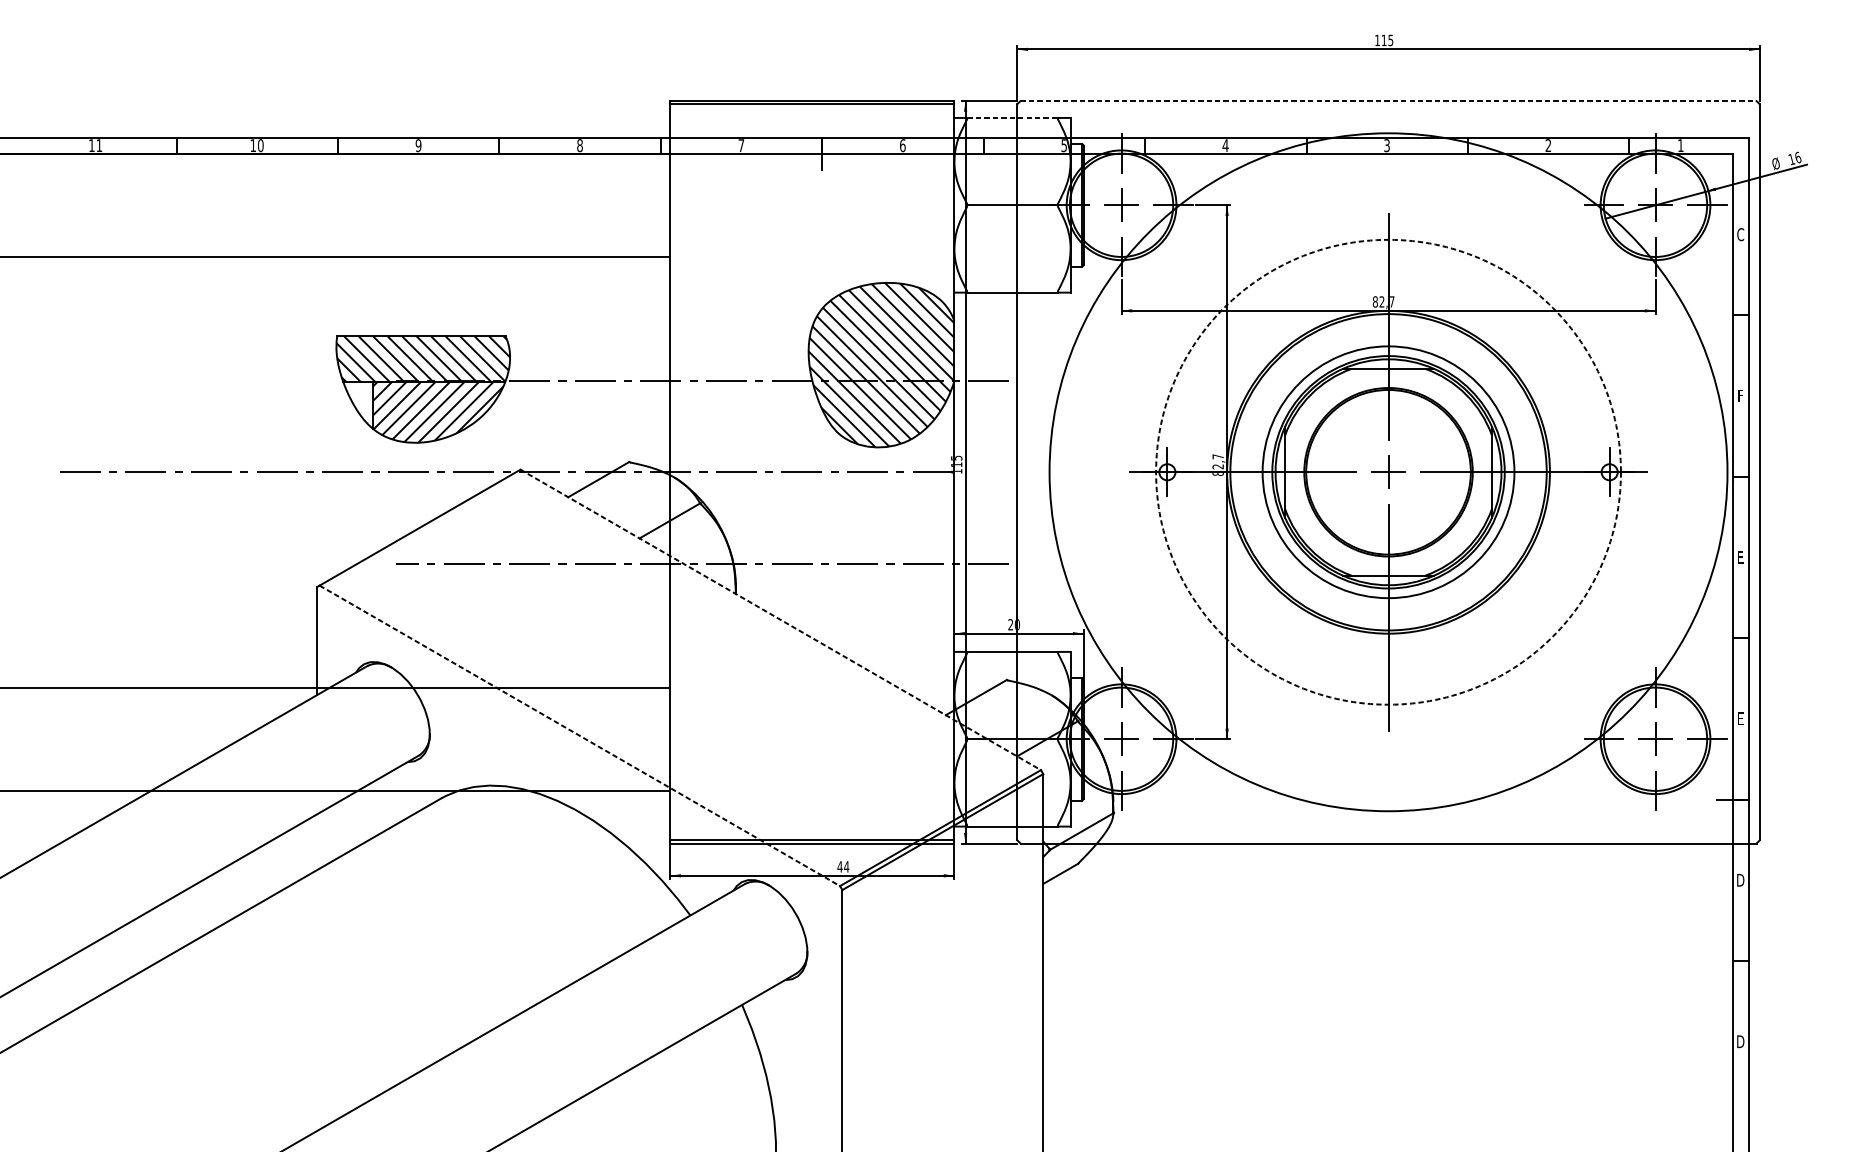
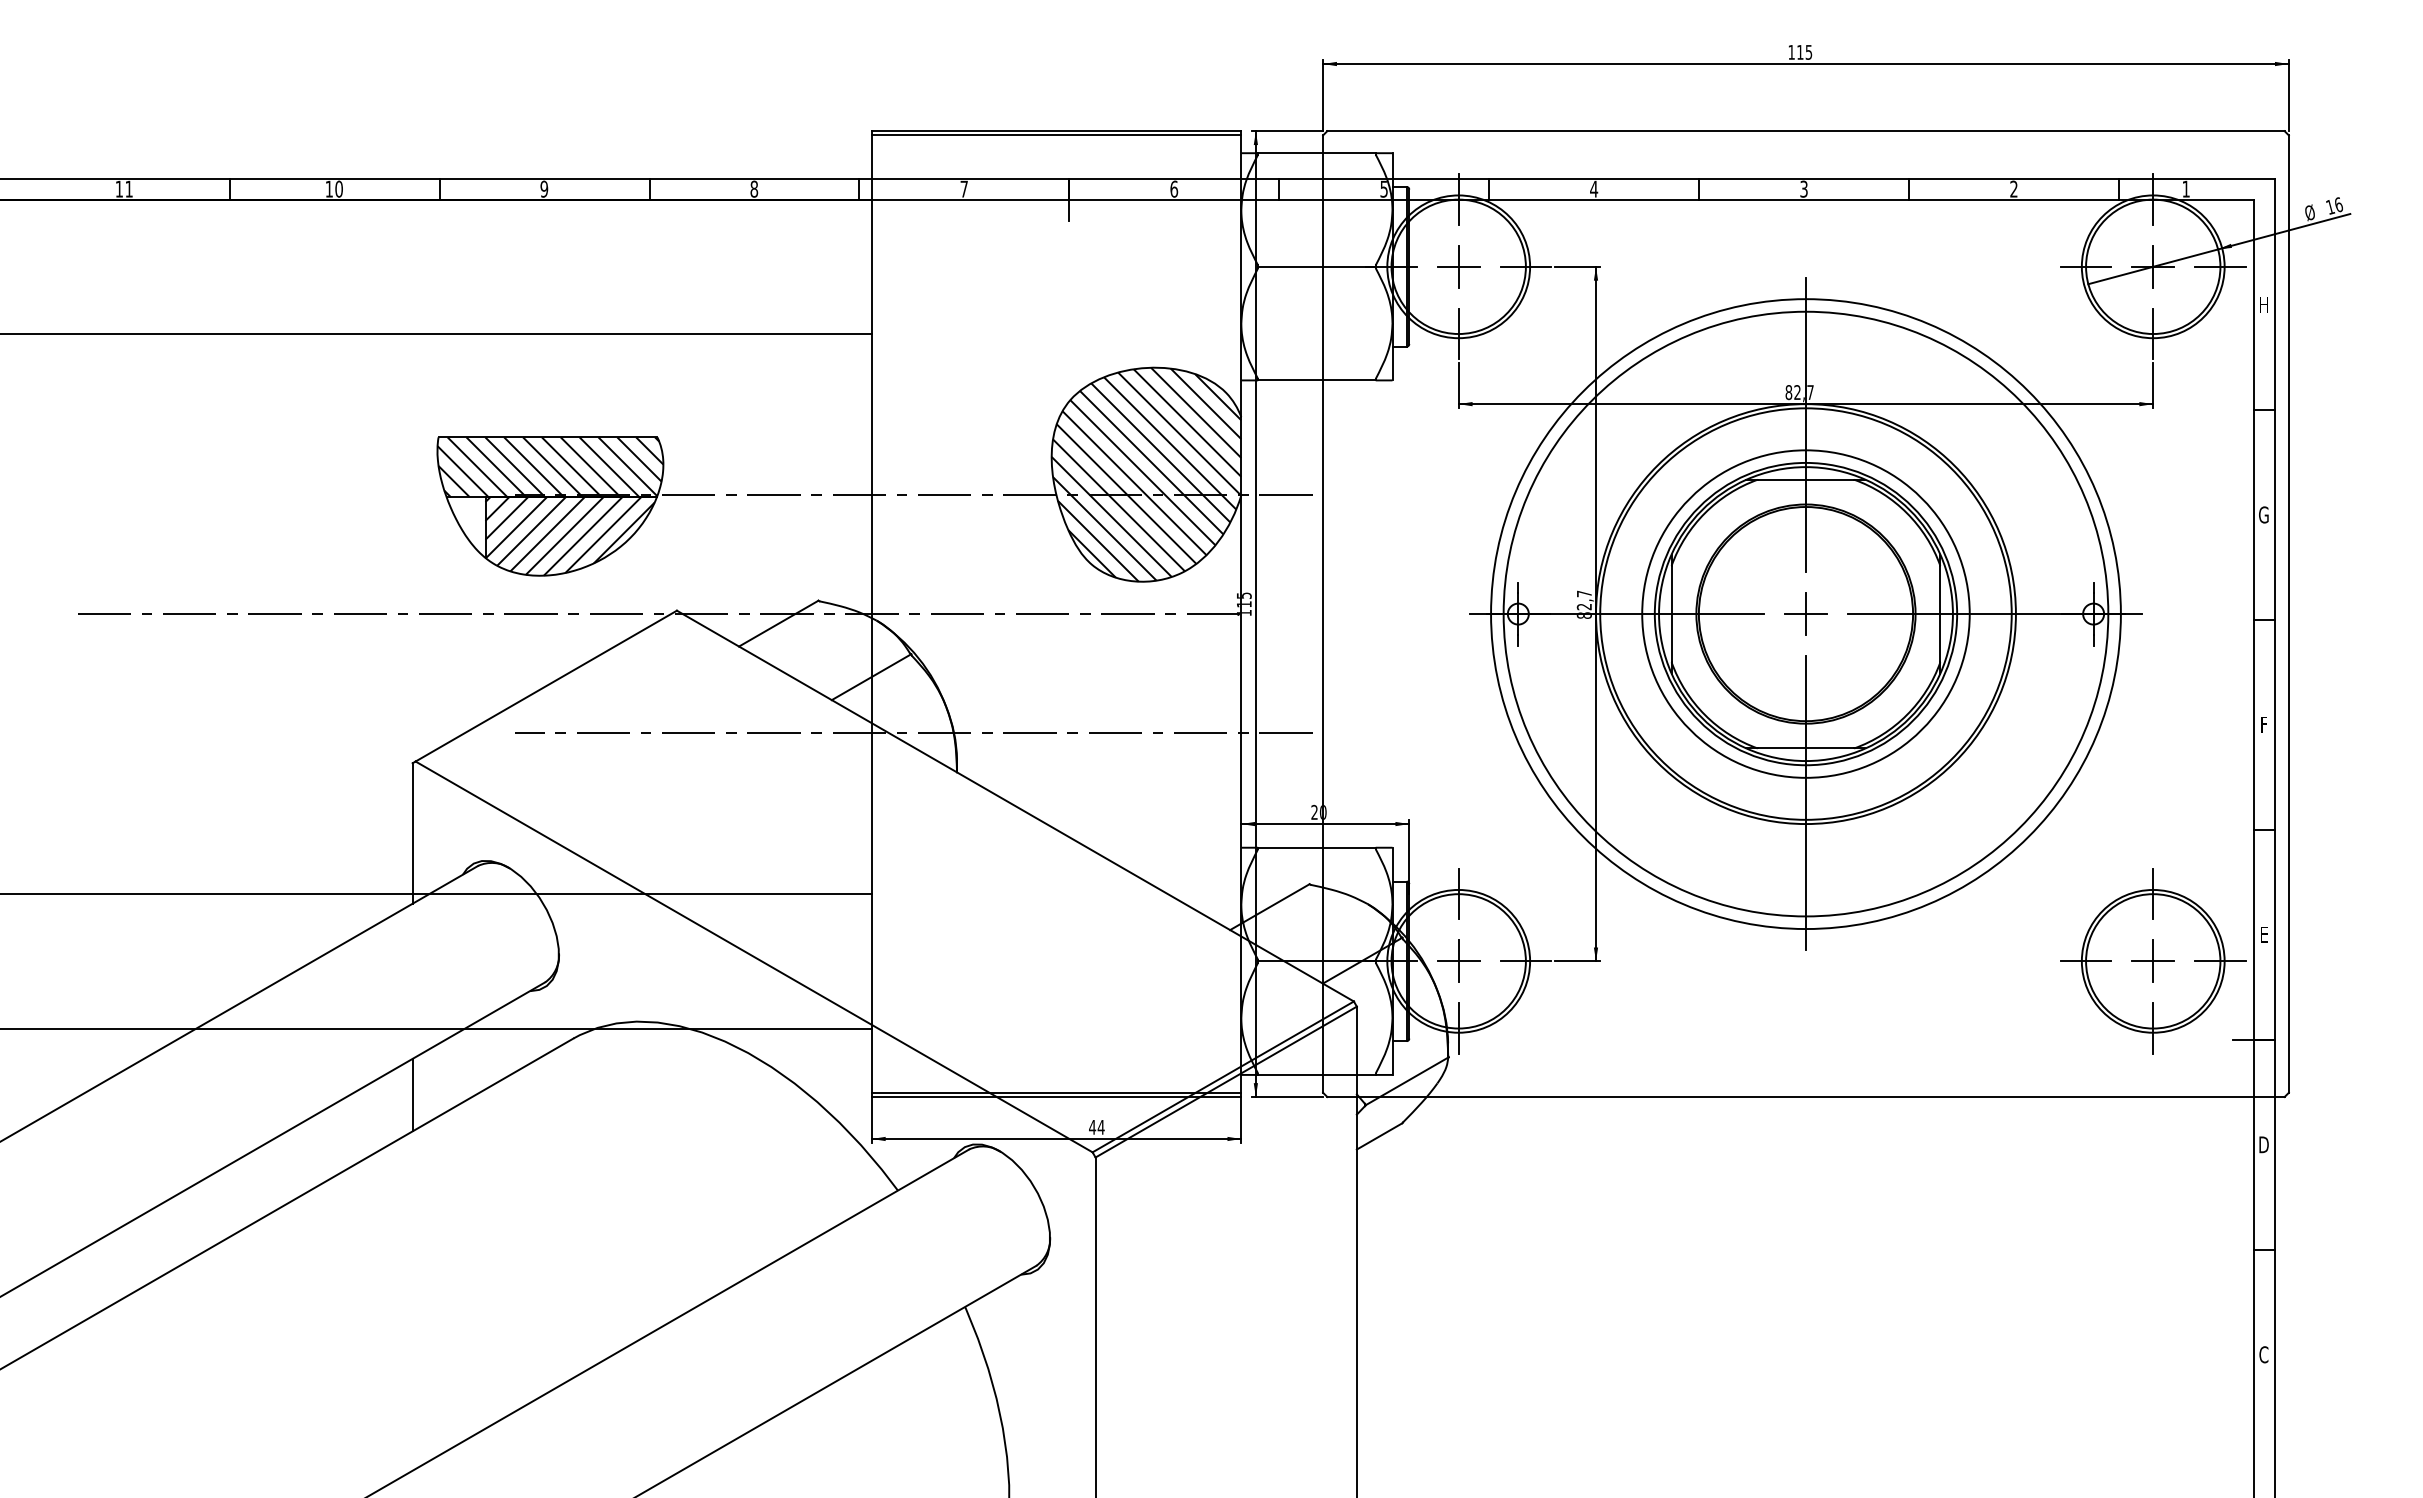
line: (1388, 101) -> (1805, 131), dashed -> solid
line: (1012, 118) -> (1316, 153), dashed -> solid
text: (1740, 234) -> (2263, 304), C -> H
text: (1740, 395) -> (2263, 514), F -> G
circle: (1388, 471) -> (1805, 613), dashed -> solid
circle: (1388, 472) -> (1805, 614), size x0.71
text: (1741, 557) -> (2264, 724), E -> F
line: (780, 620) -> (1015, 806), dashed -> solid
line: (580, 735) -> (754, 956), dashed -> solid
line: (317, 841) -> (412, 1094), added
text: (1740, 1041) -> (2263, 1354), D -> C

